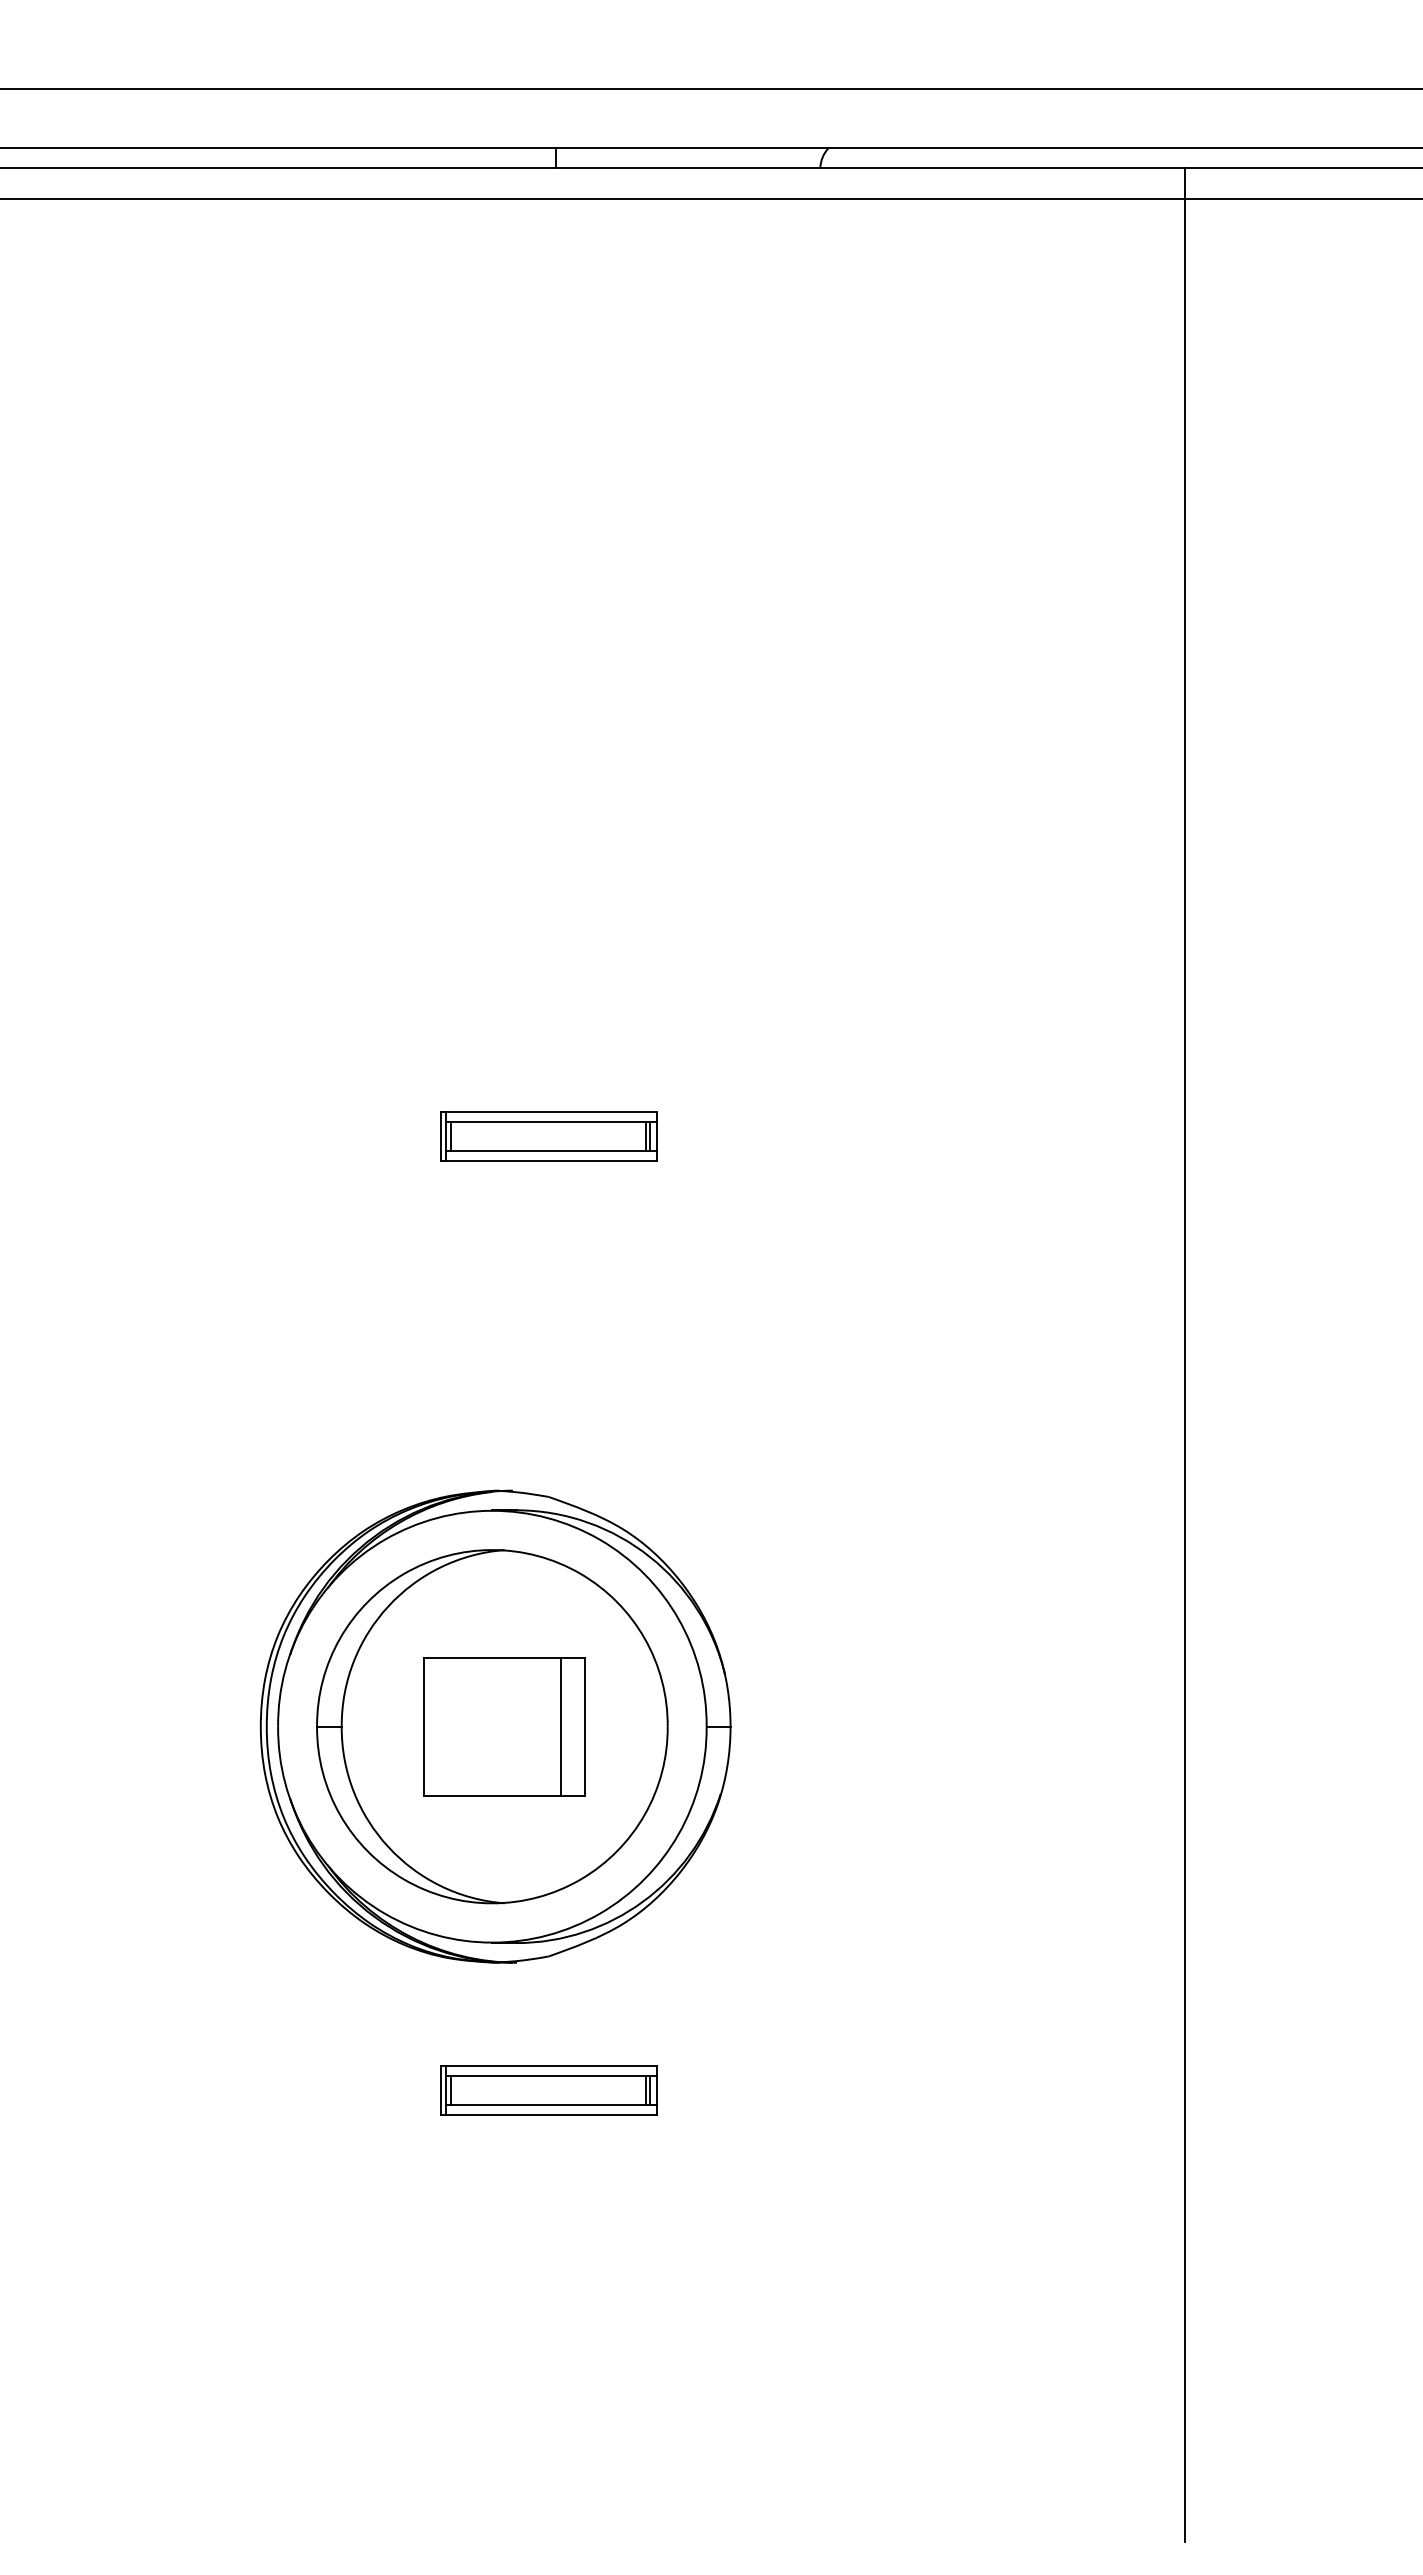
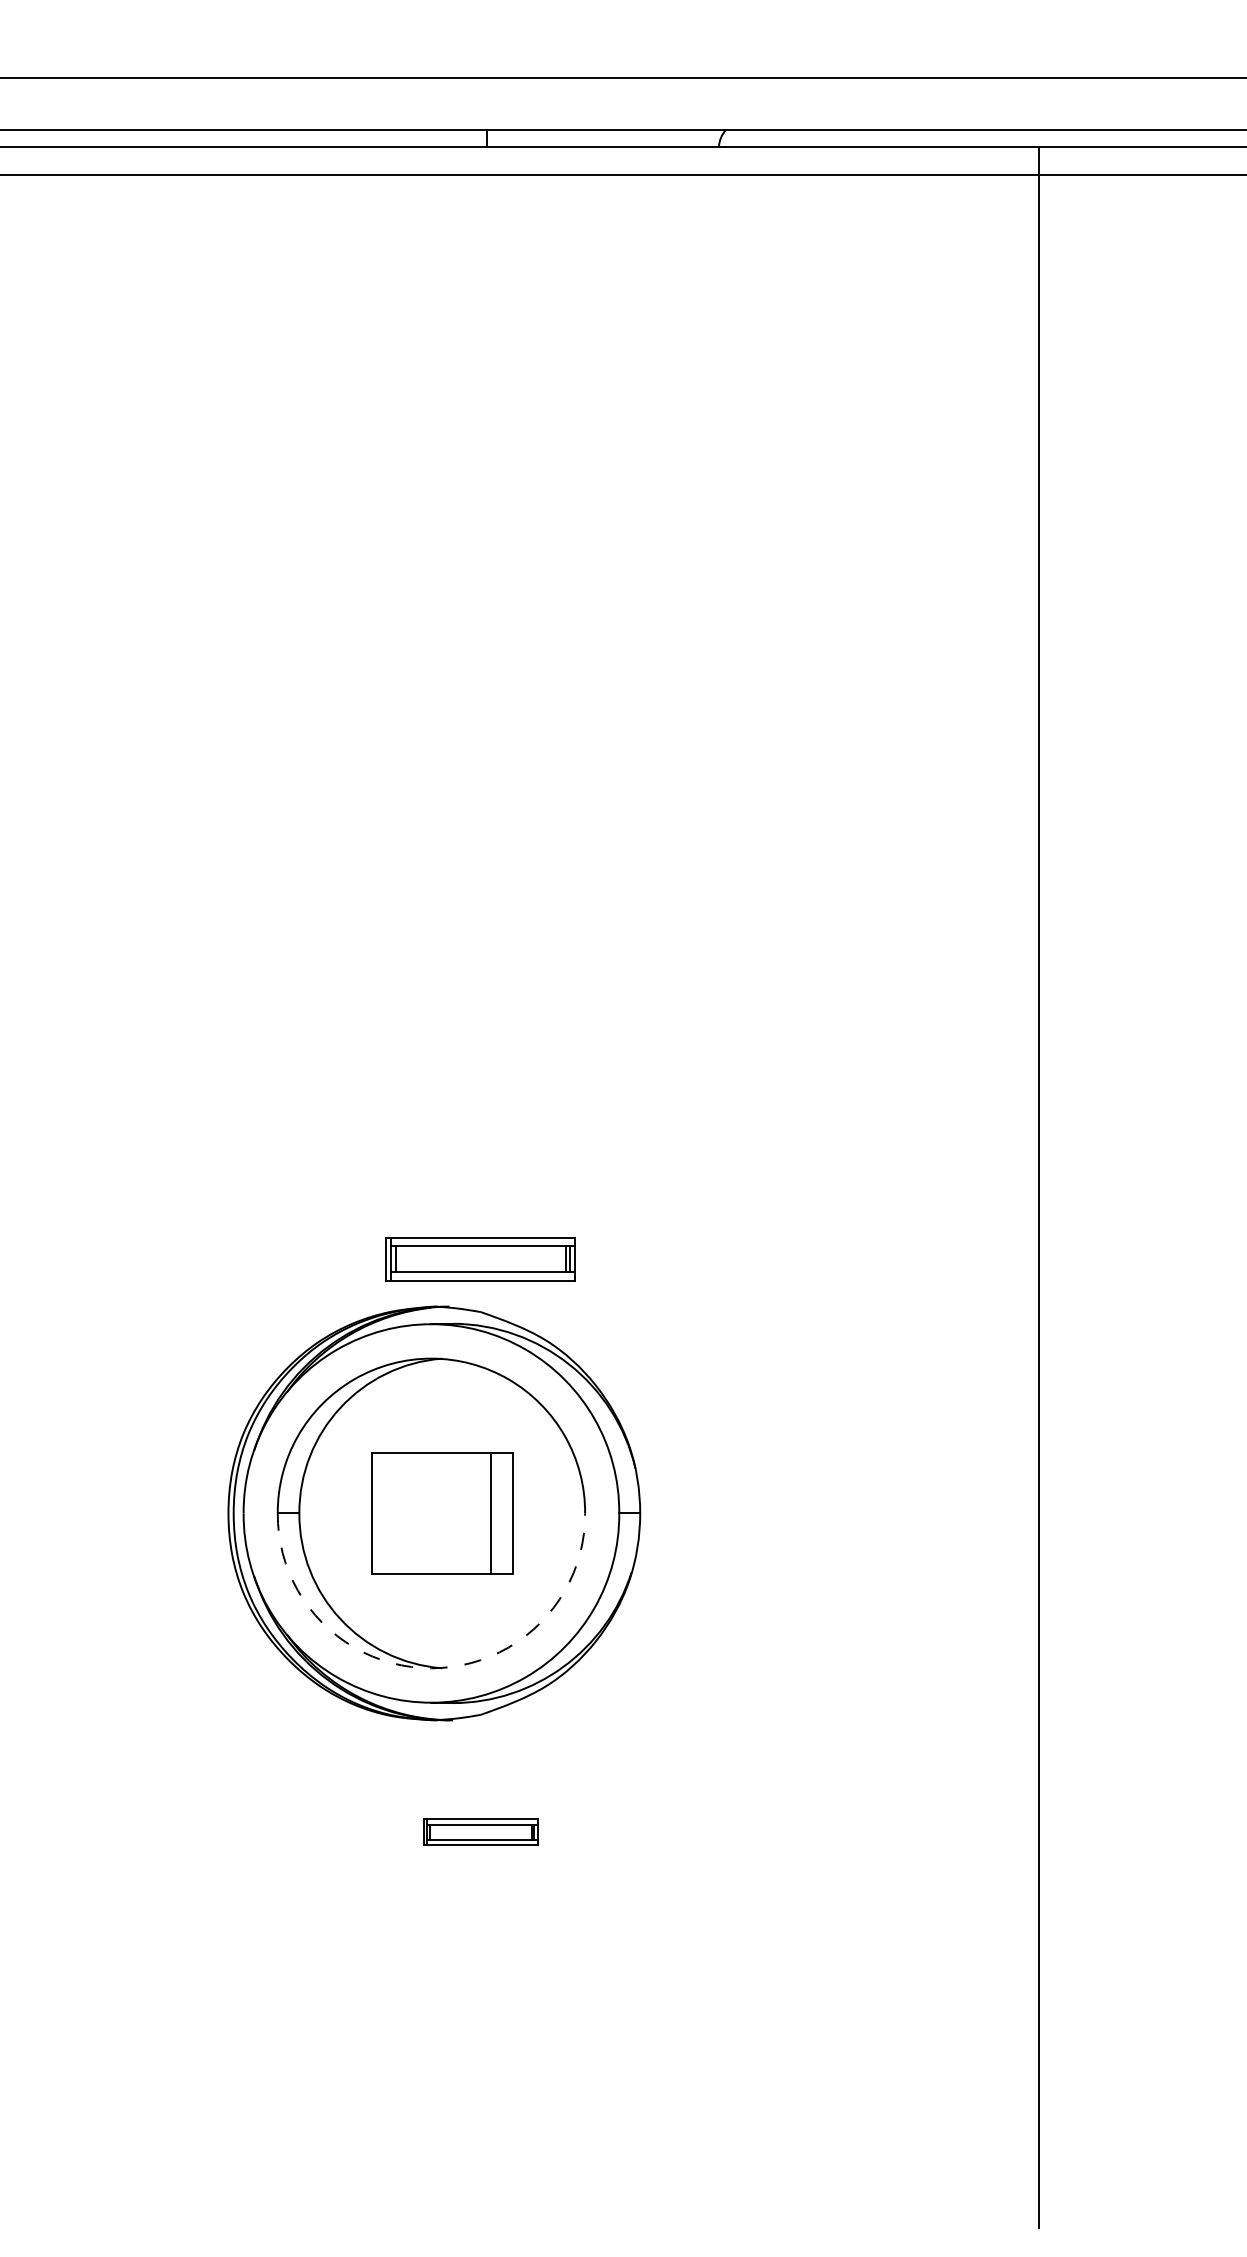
part: (548, 1136) -> (480, 1259), moved
arc: (492, 1903) -> (431, 1668), solid -> dashed
part: (548, 2090) -> (480, 1832), size x0.6

